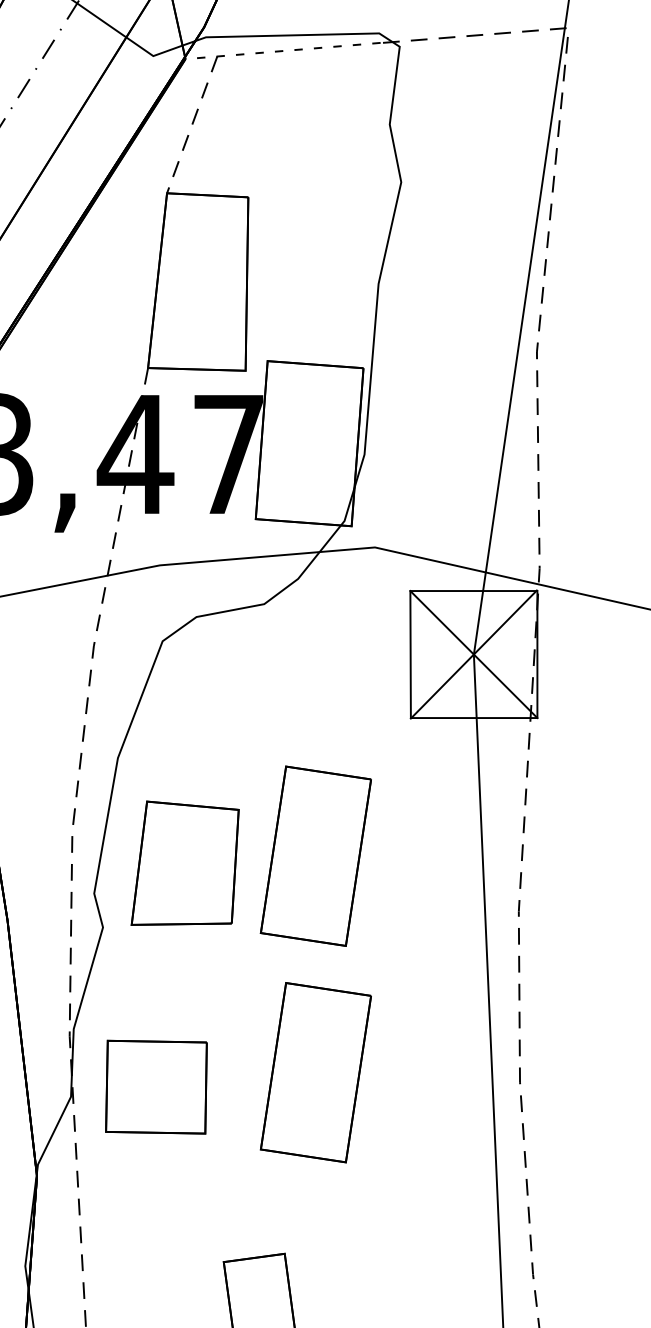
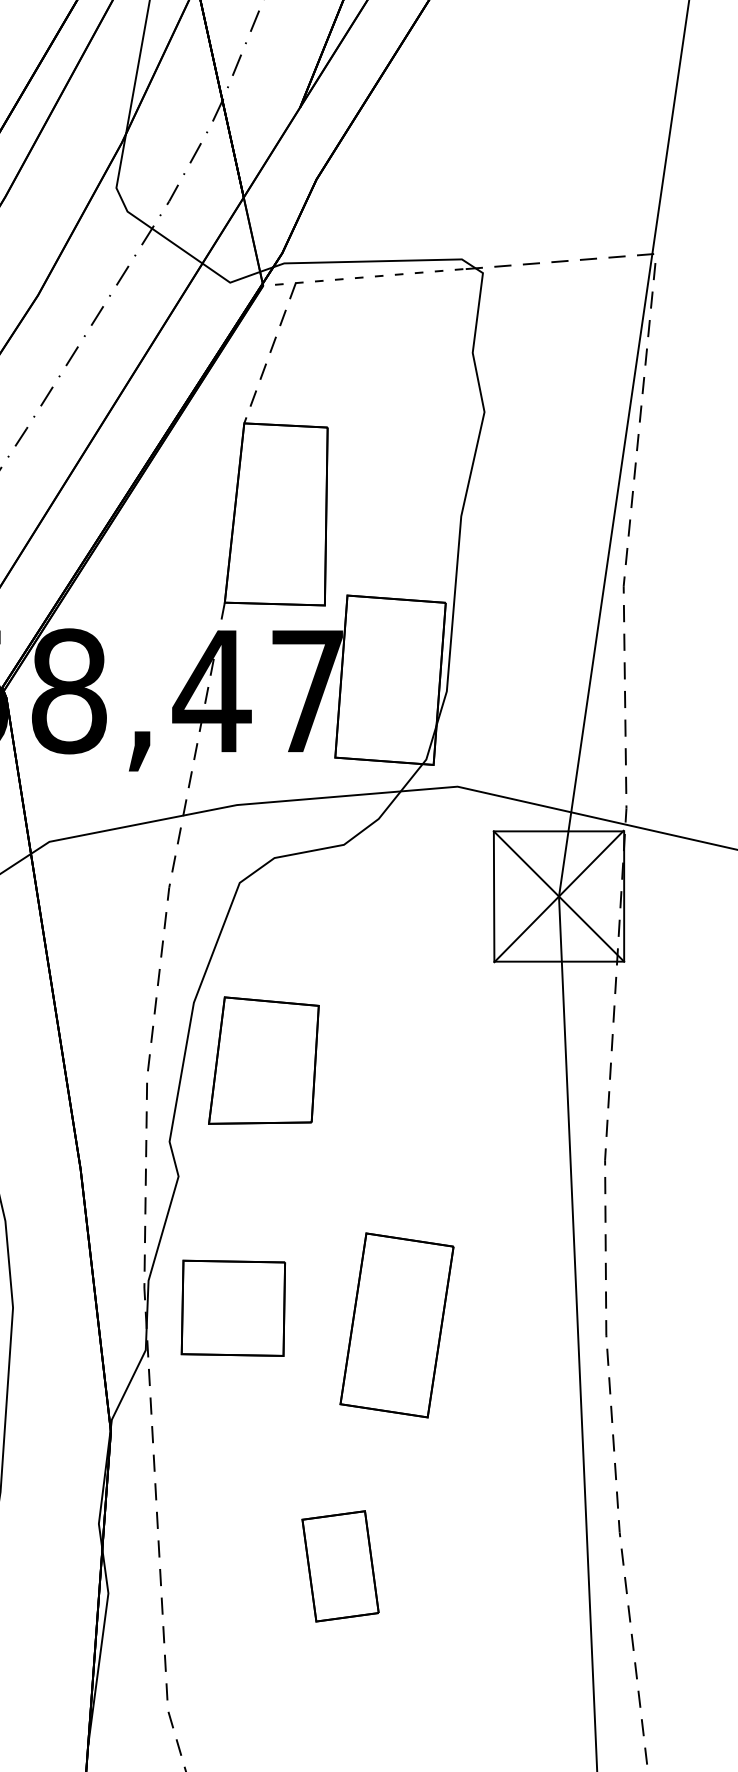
part: (315, 856) -> (396, 1103), removed
part: (184, 863) -> (263, 1060), moved
part: (155, 1086) -> (232, 1307), moved

